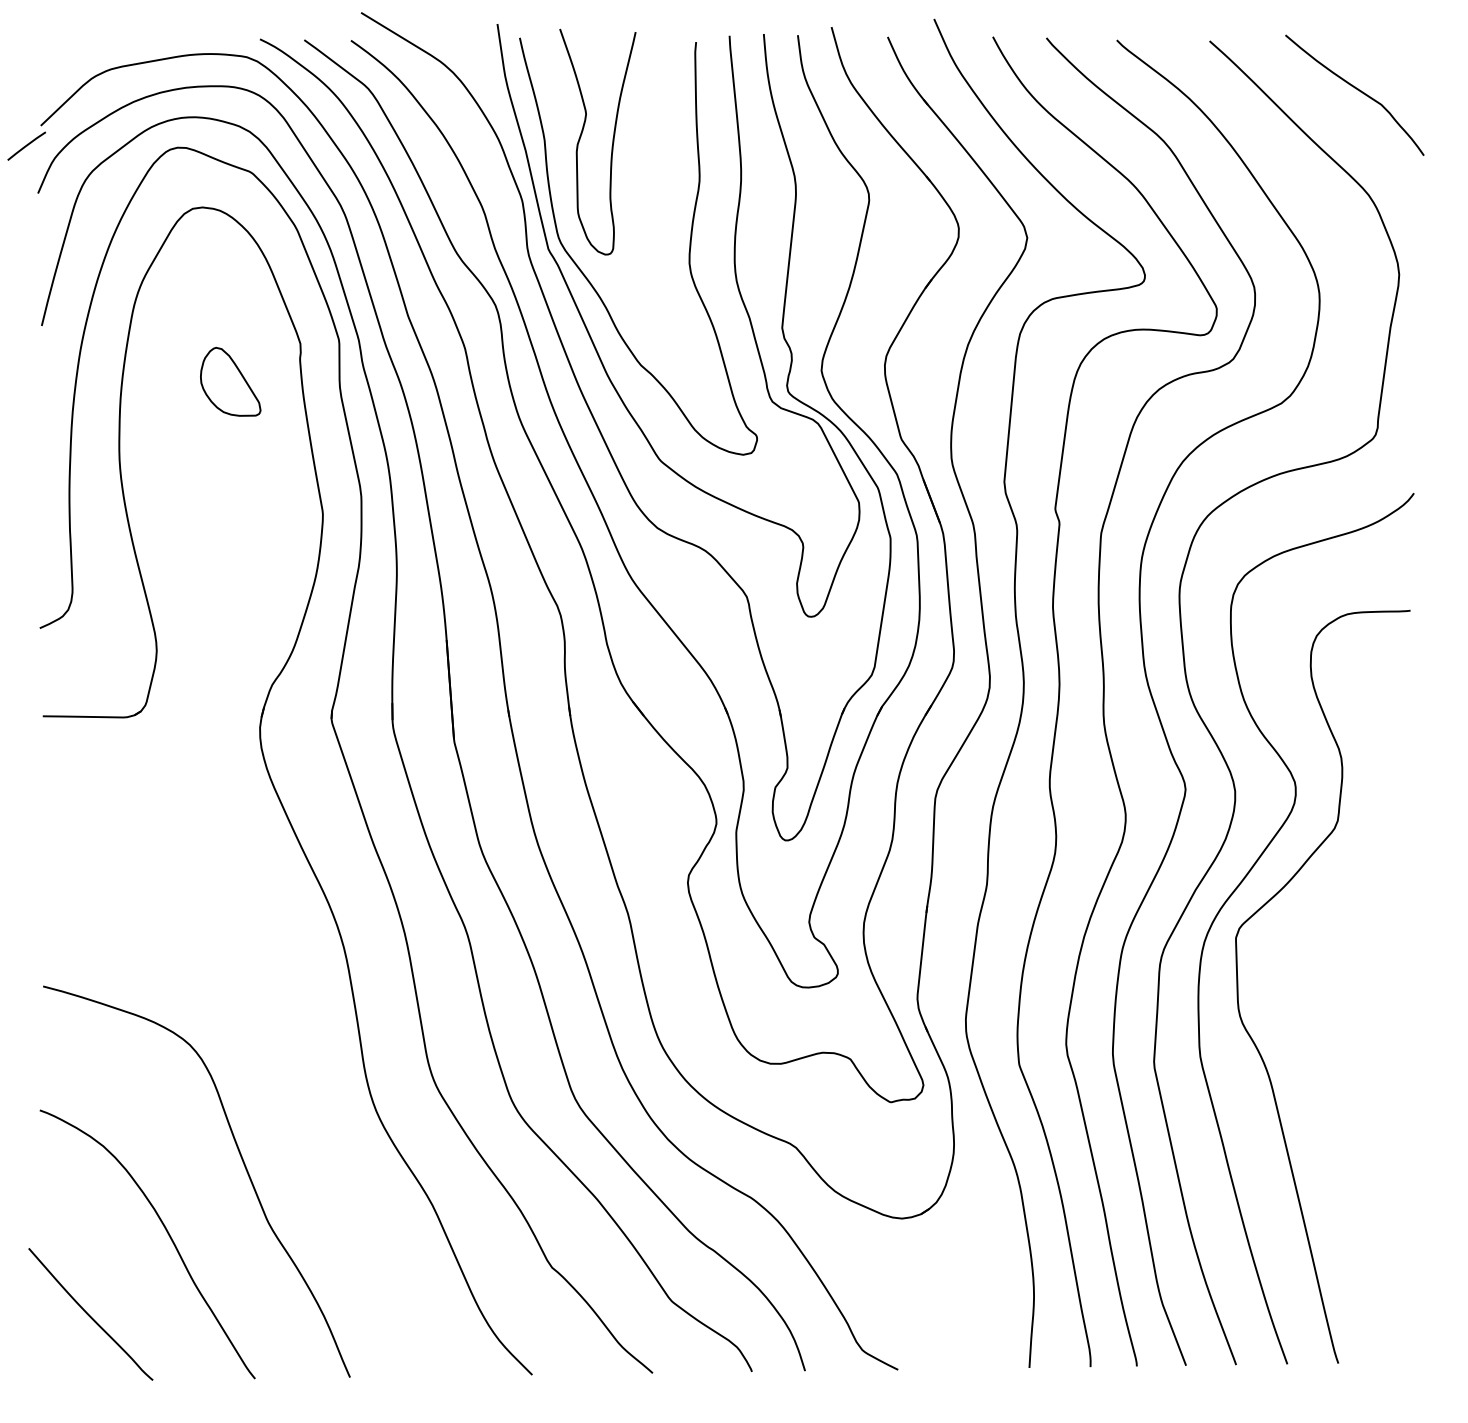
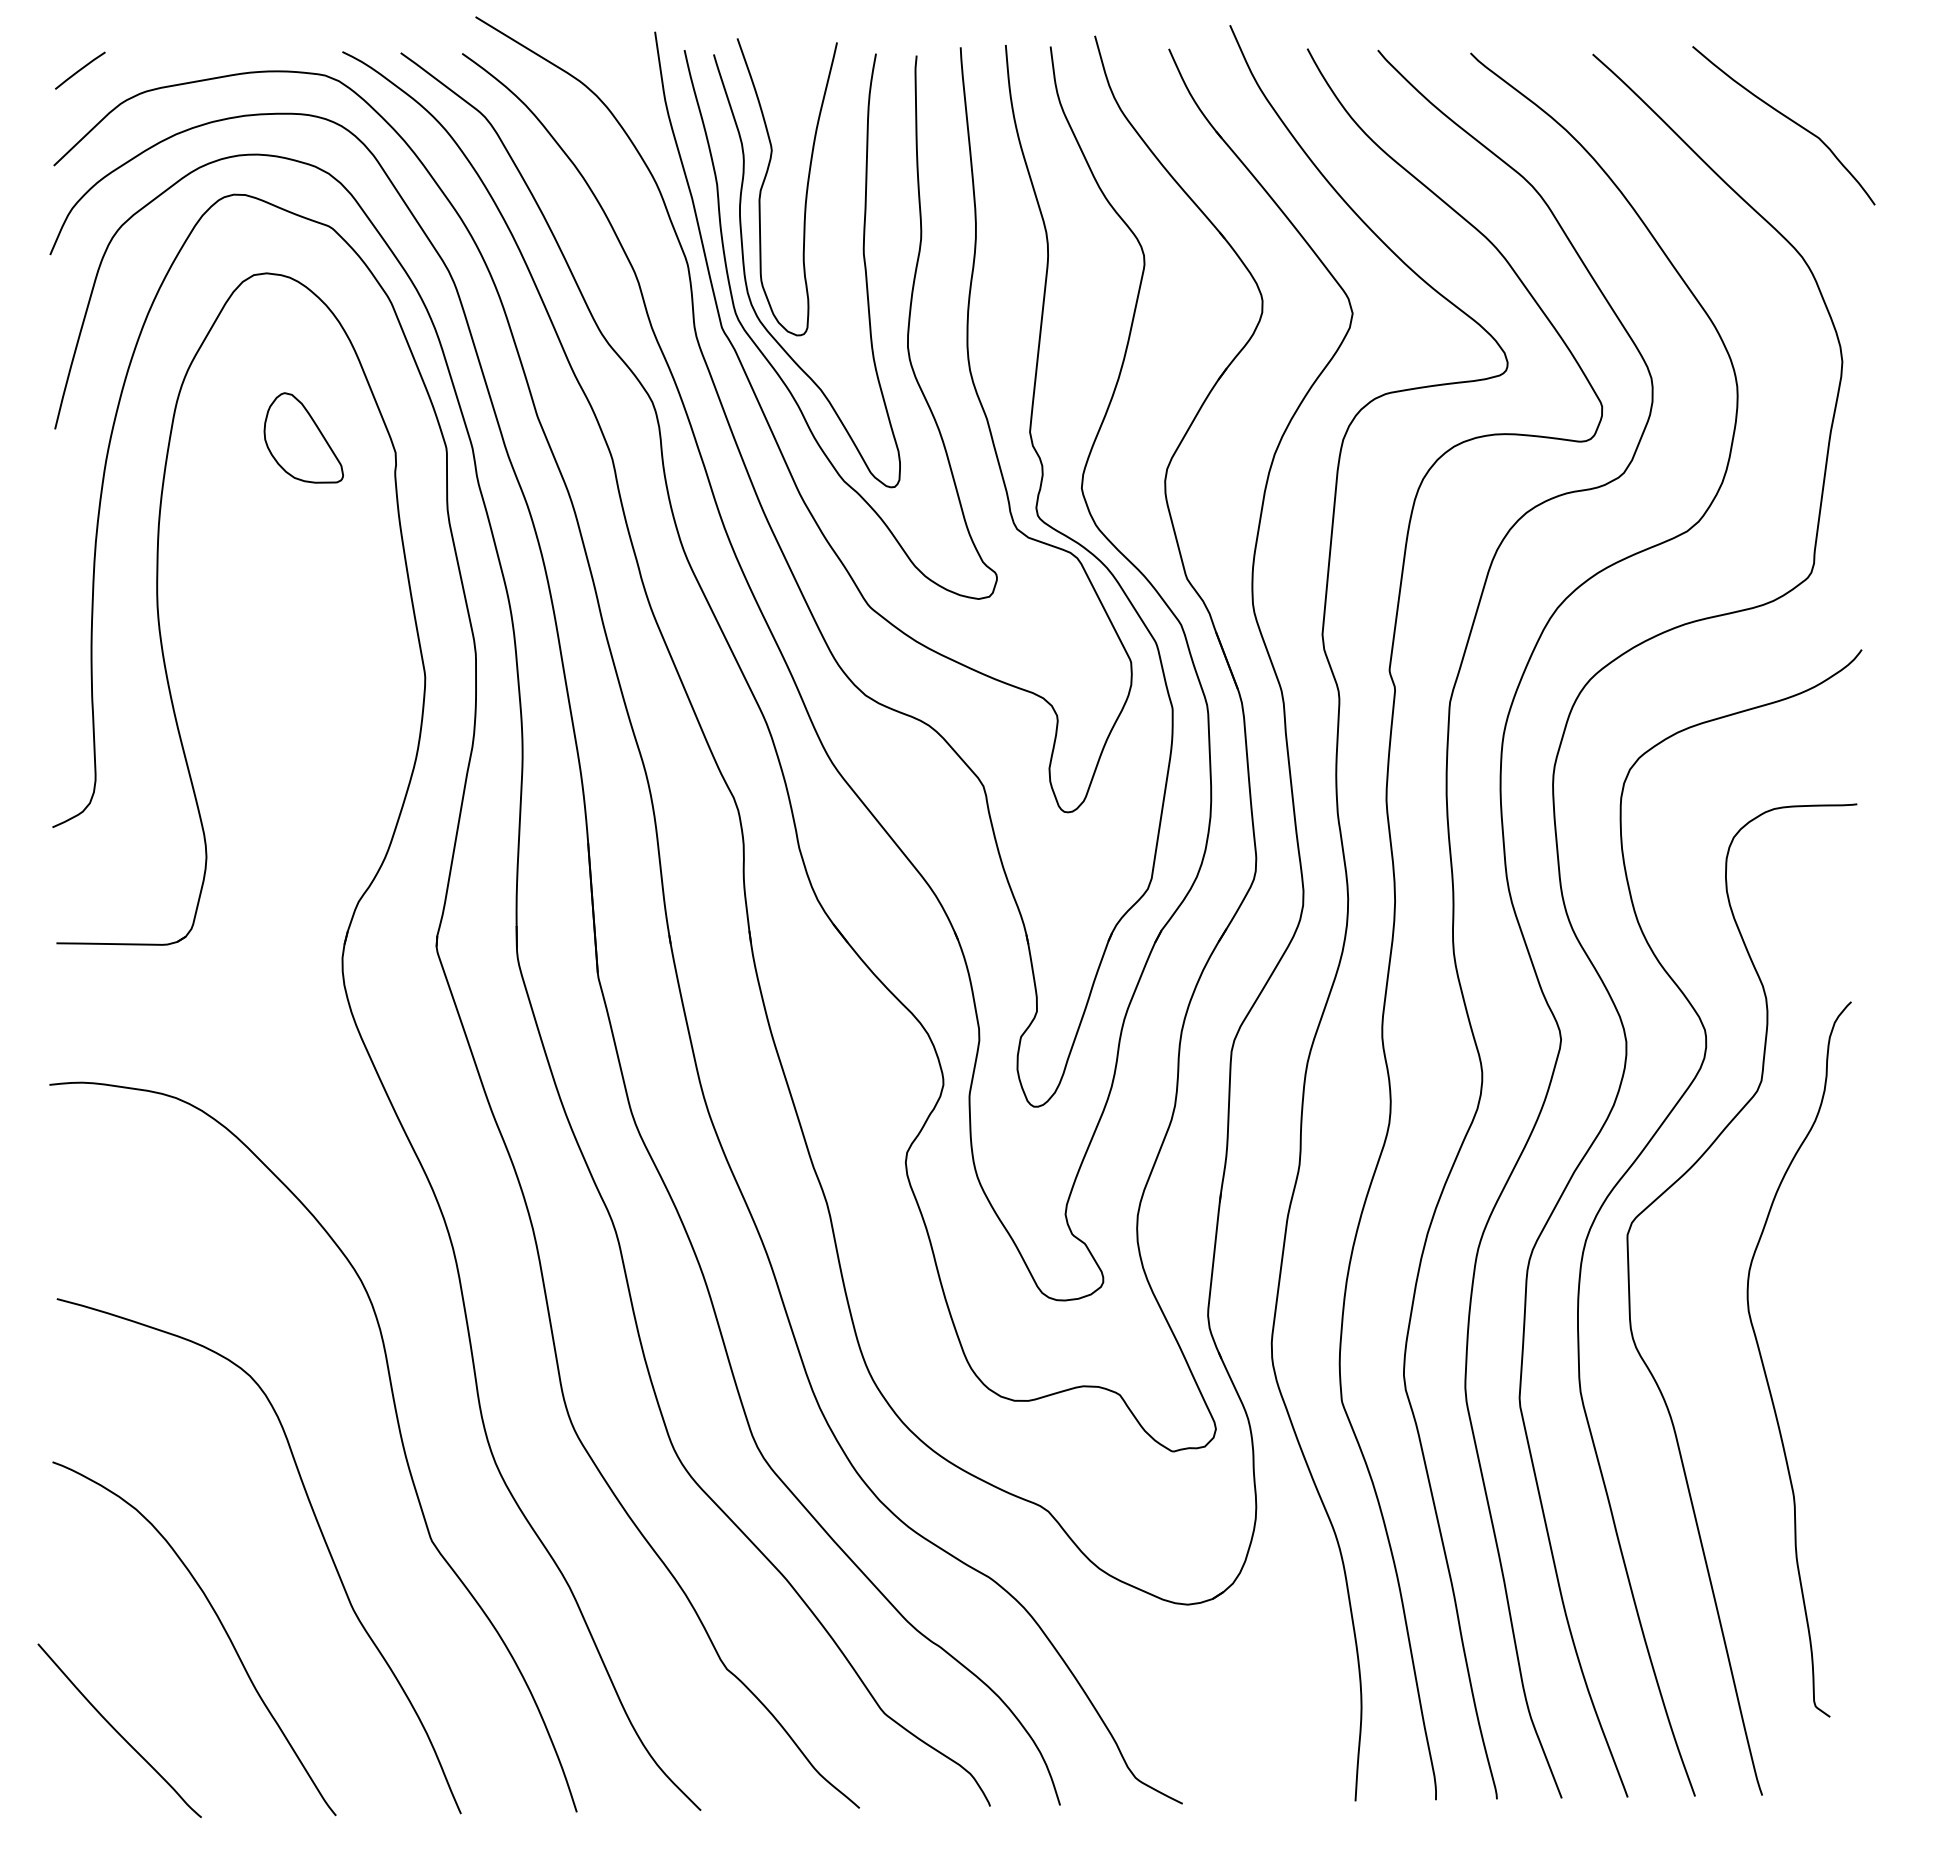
line: (26, 146) -> (80, 70), moved
curve: (655, 198) -> (863, 261), added
part: (230, 381) -> (303, 437), moved
curve: (1340, 1039) -> (1765, 1369), added
curve: (302, 1086) -> (398, 1430), added

